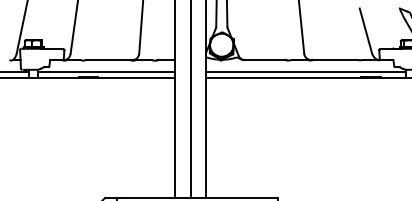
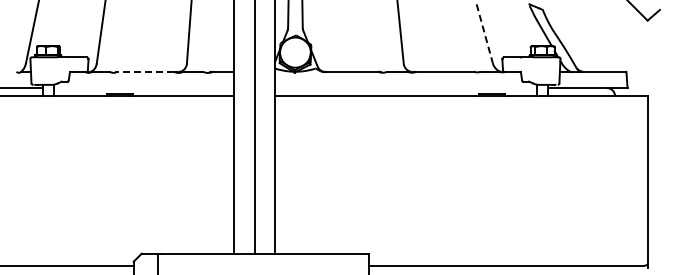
line: (365, 31) -> (484, 34), solid -> dashed
line: (107, 59) -> (145, 71), solid -> dashed
line: (106, 72) -> (143, 88), removed
line: (306, 72) -> (406, 88), removed

